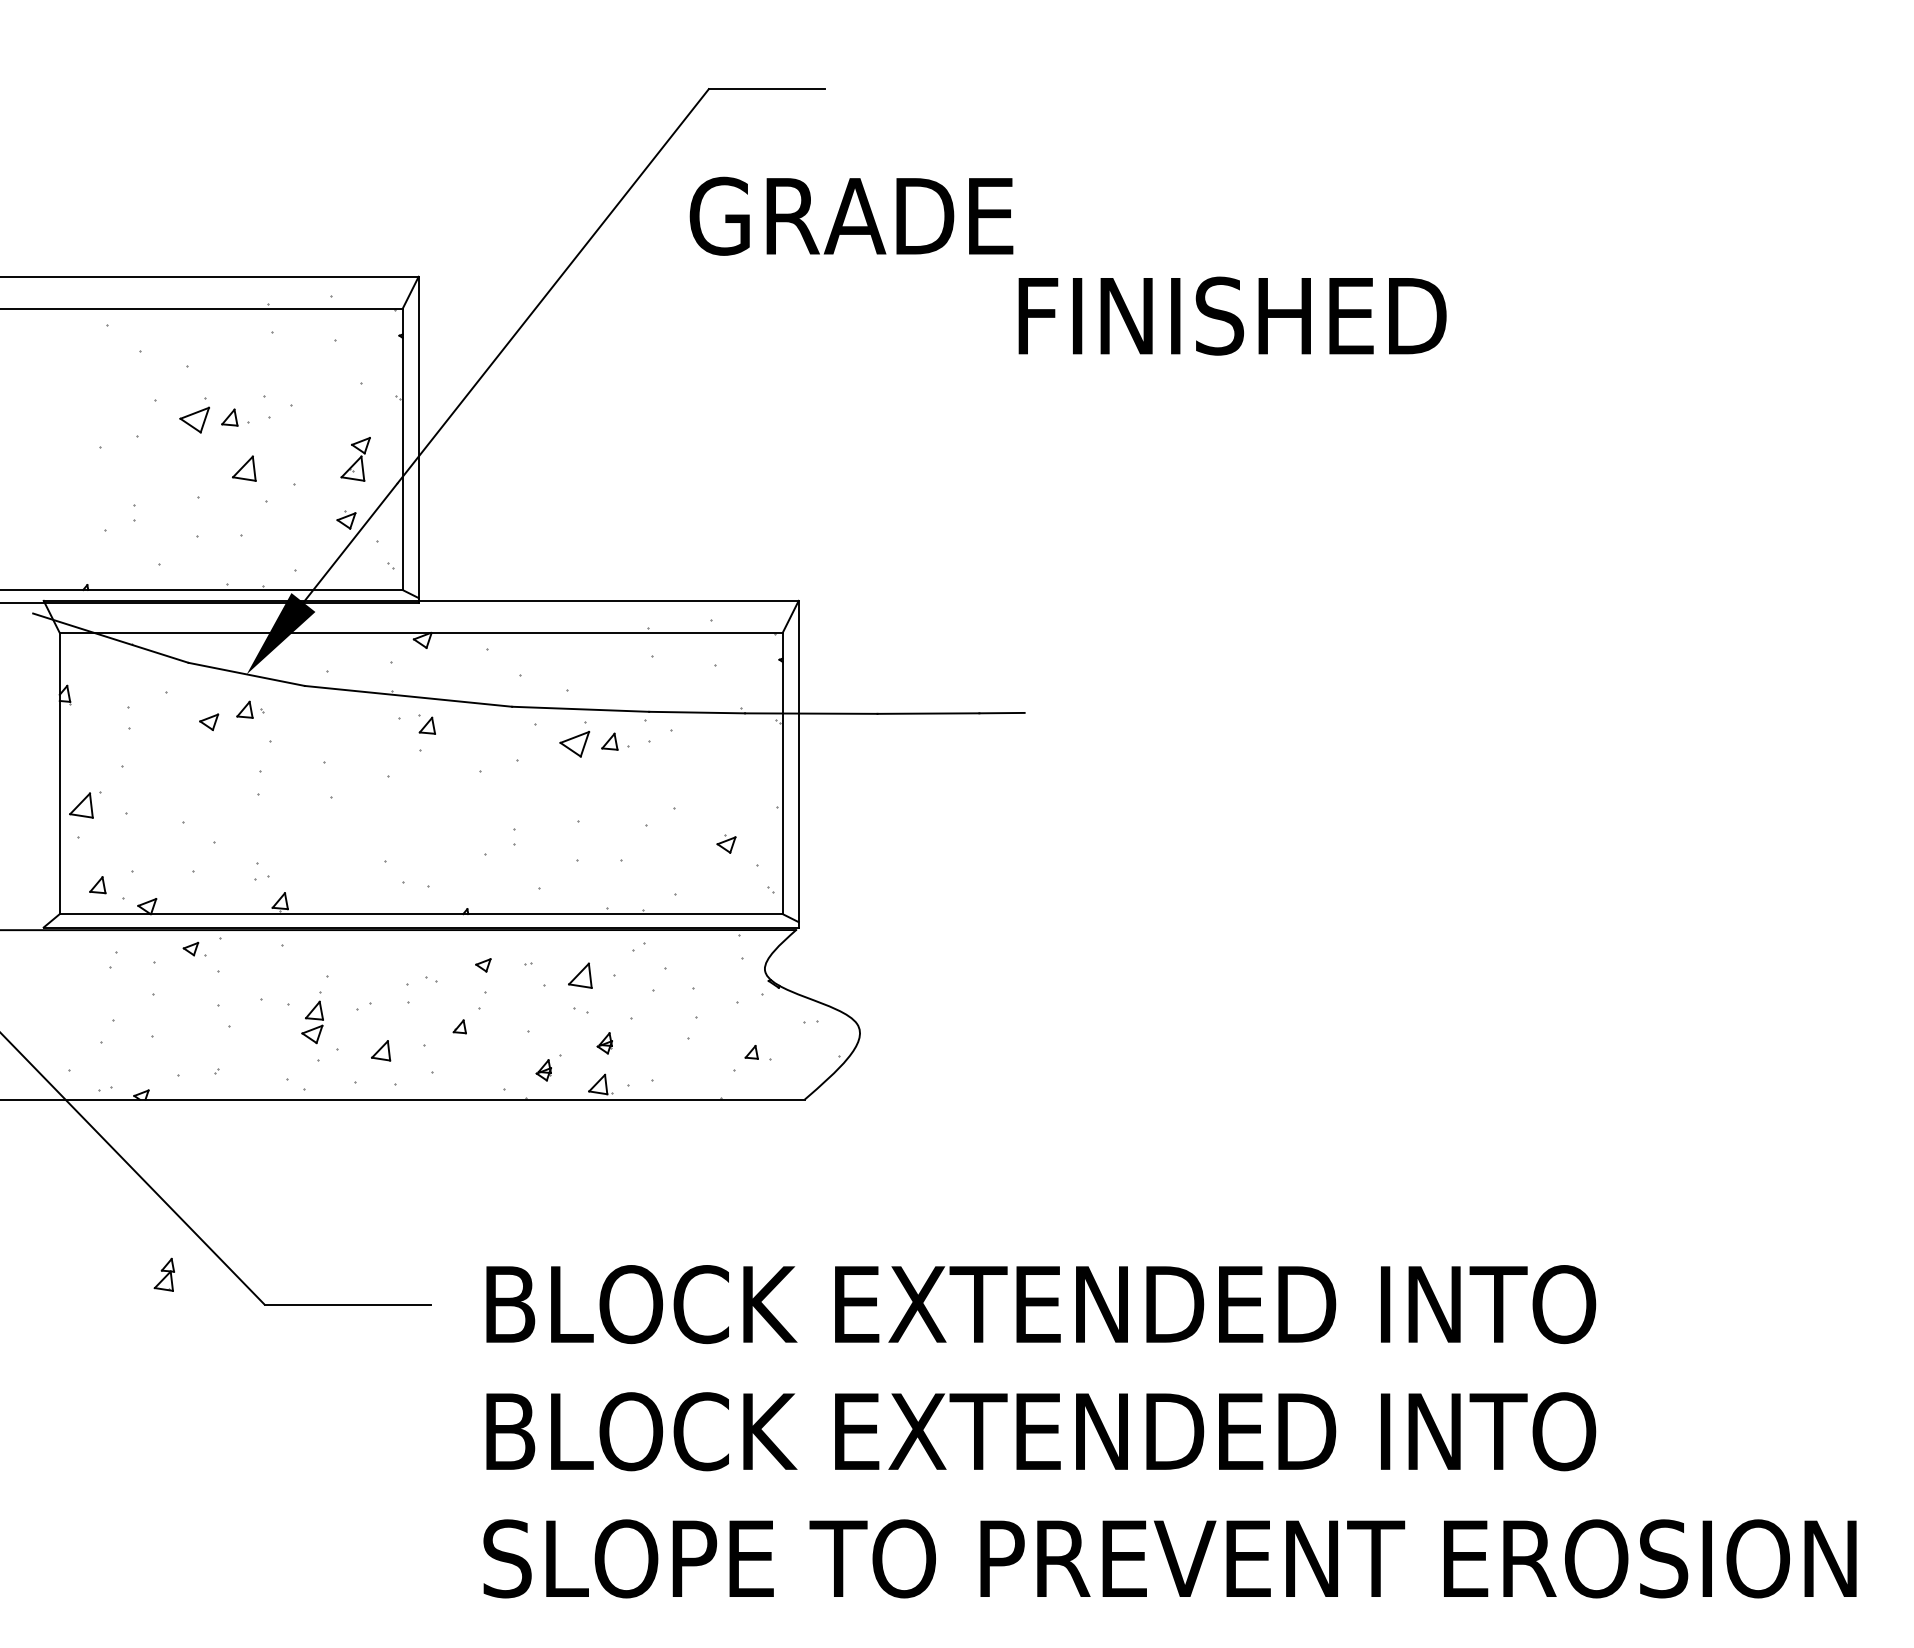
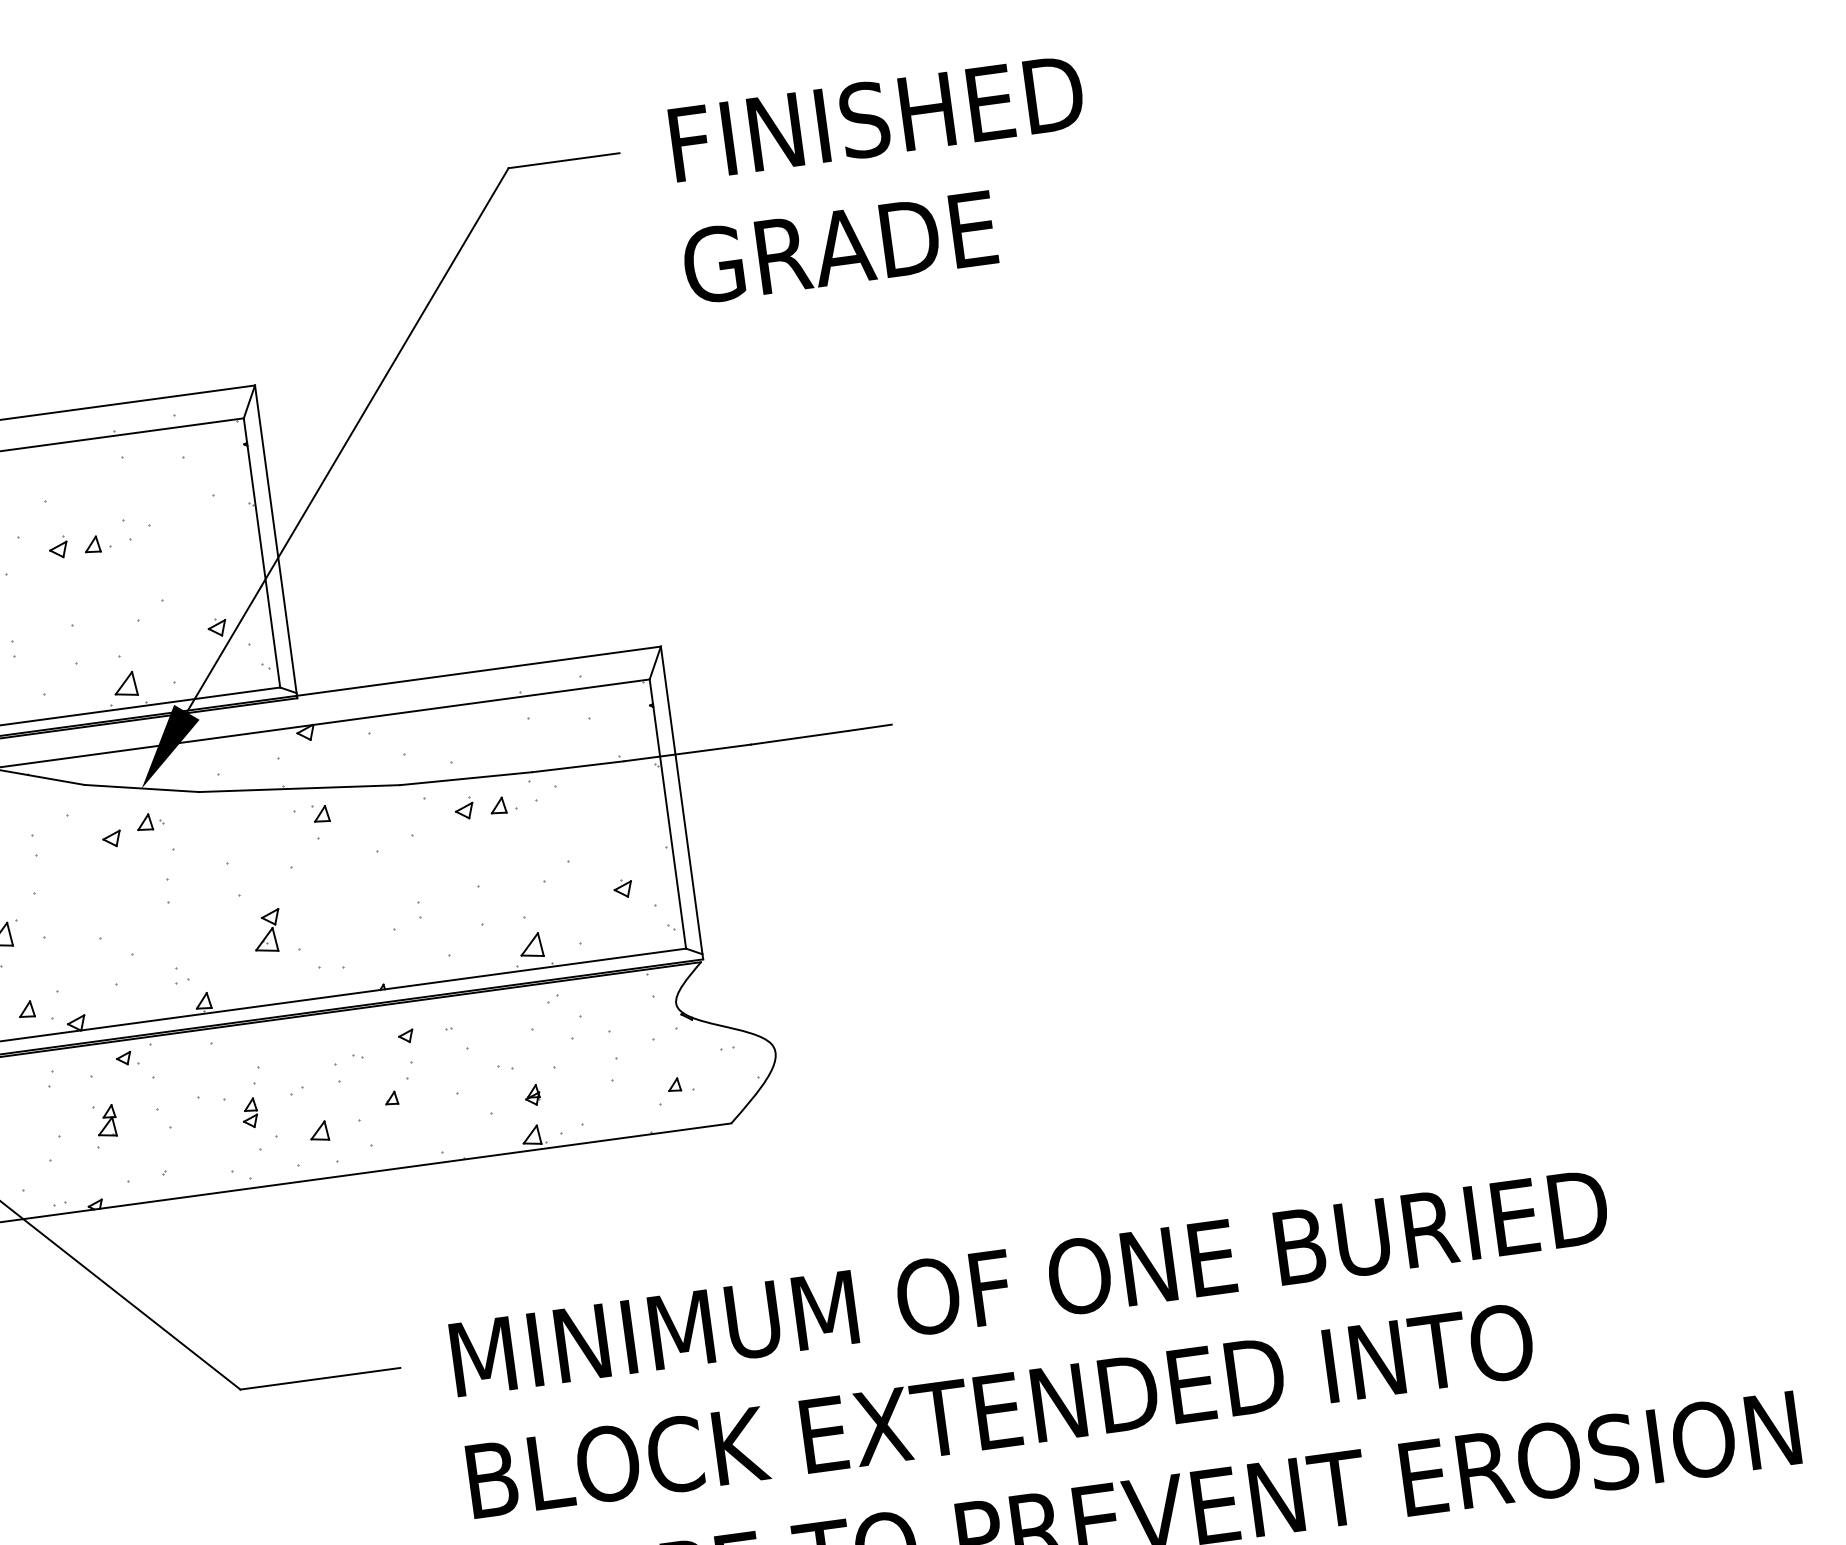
text: (851, 215) -> (839, 246), moved
text: (1232, 315) -> (876, 117), moved
part: (194, 415) -> (58, 547), size x0.62
part: (355, 459) -> (267, 931), moved
part: (244, 468) -> (125, 684), moved
part: (574, 739) -> (464, 808), size x0.62
part: (580, 975) -> (531, 945), moved
part: (312, 1022) -> (249, 1113), size x0.71
part: (543, 1070) -> (477, 1129), removed
part: (163, 1274) -> (105, 1121), moved
text: (1092, 1304) -> (1033, 1282), BLOCK EXTENDED INTO -> MINIMUM OF ONE BURIED

